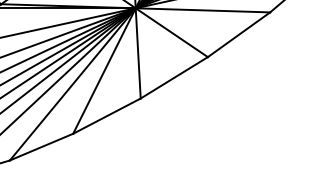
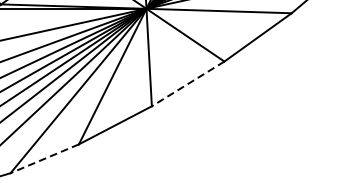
line: (173, 78) -> (187, 84), solid -> dashed
line: (41, 147) -> (44, 159), solid -> dashed

